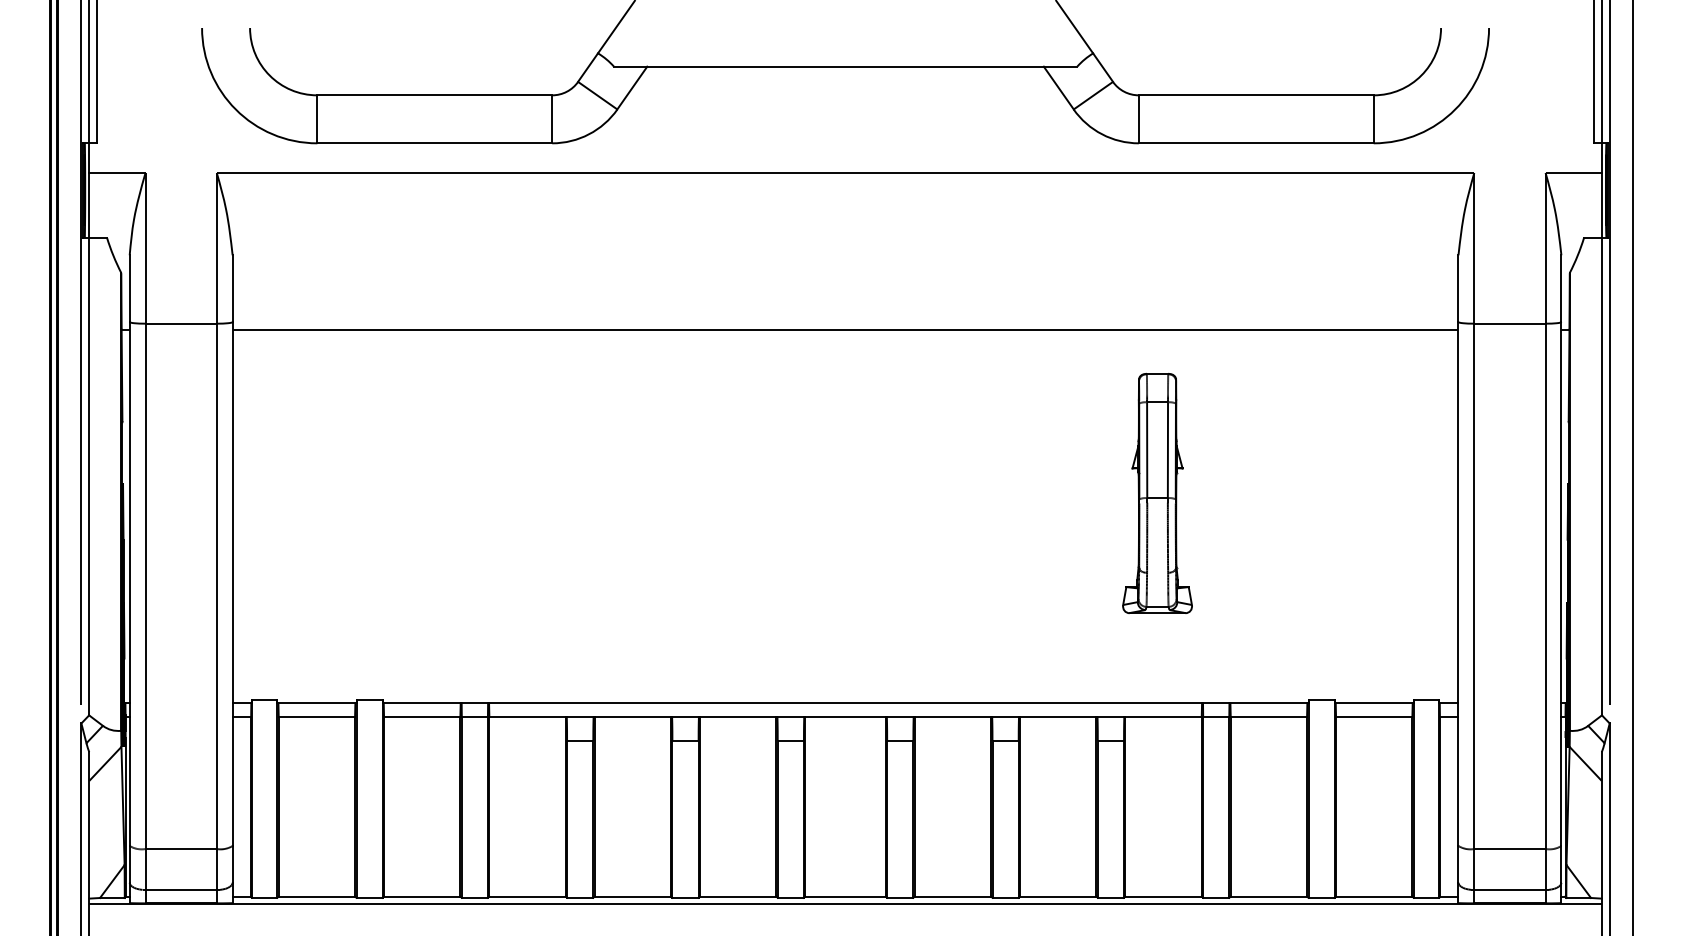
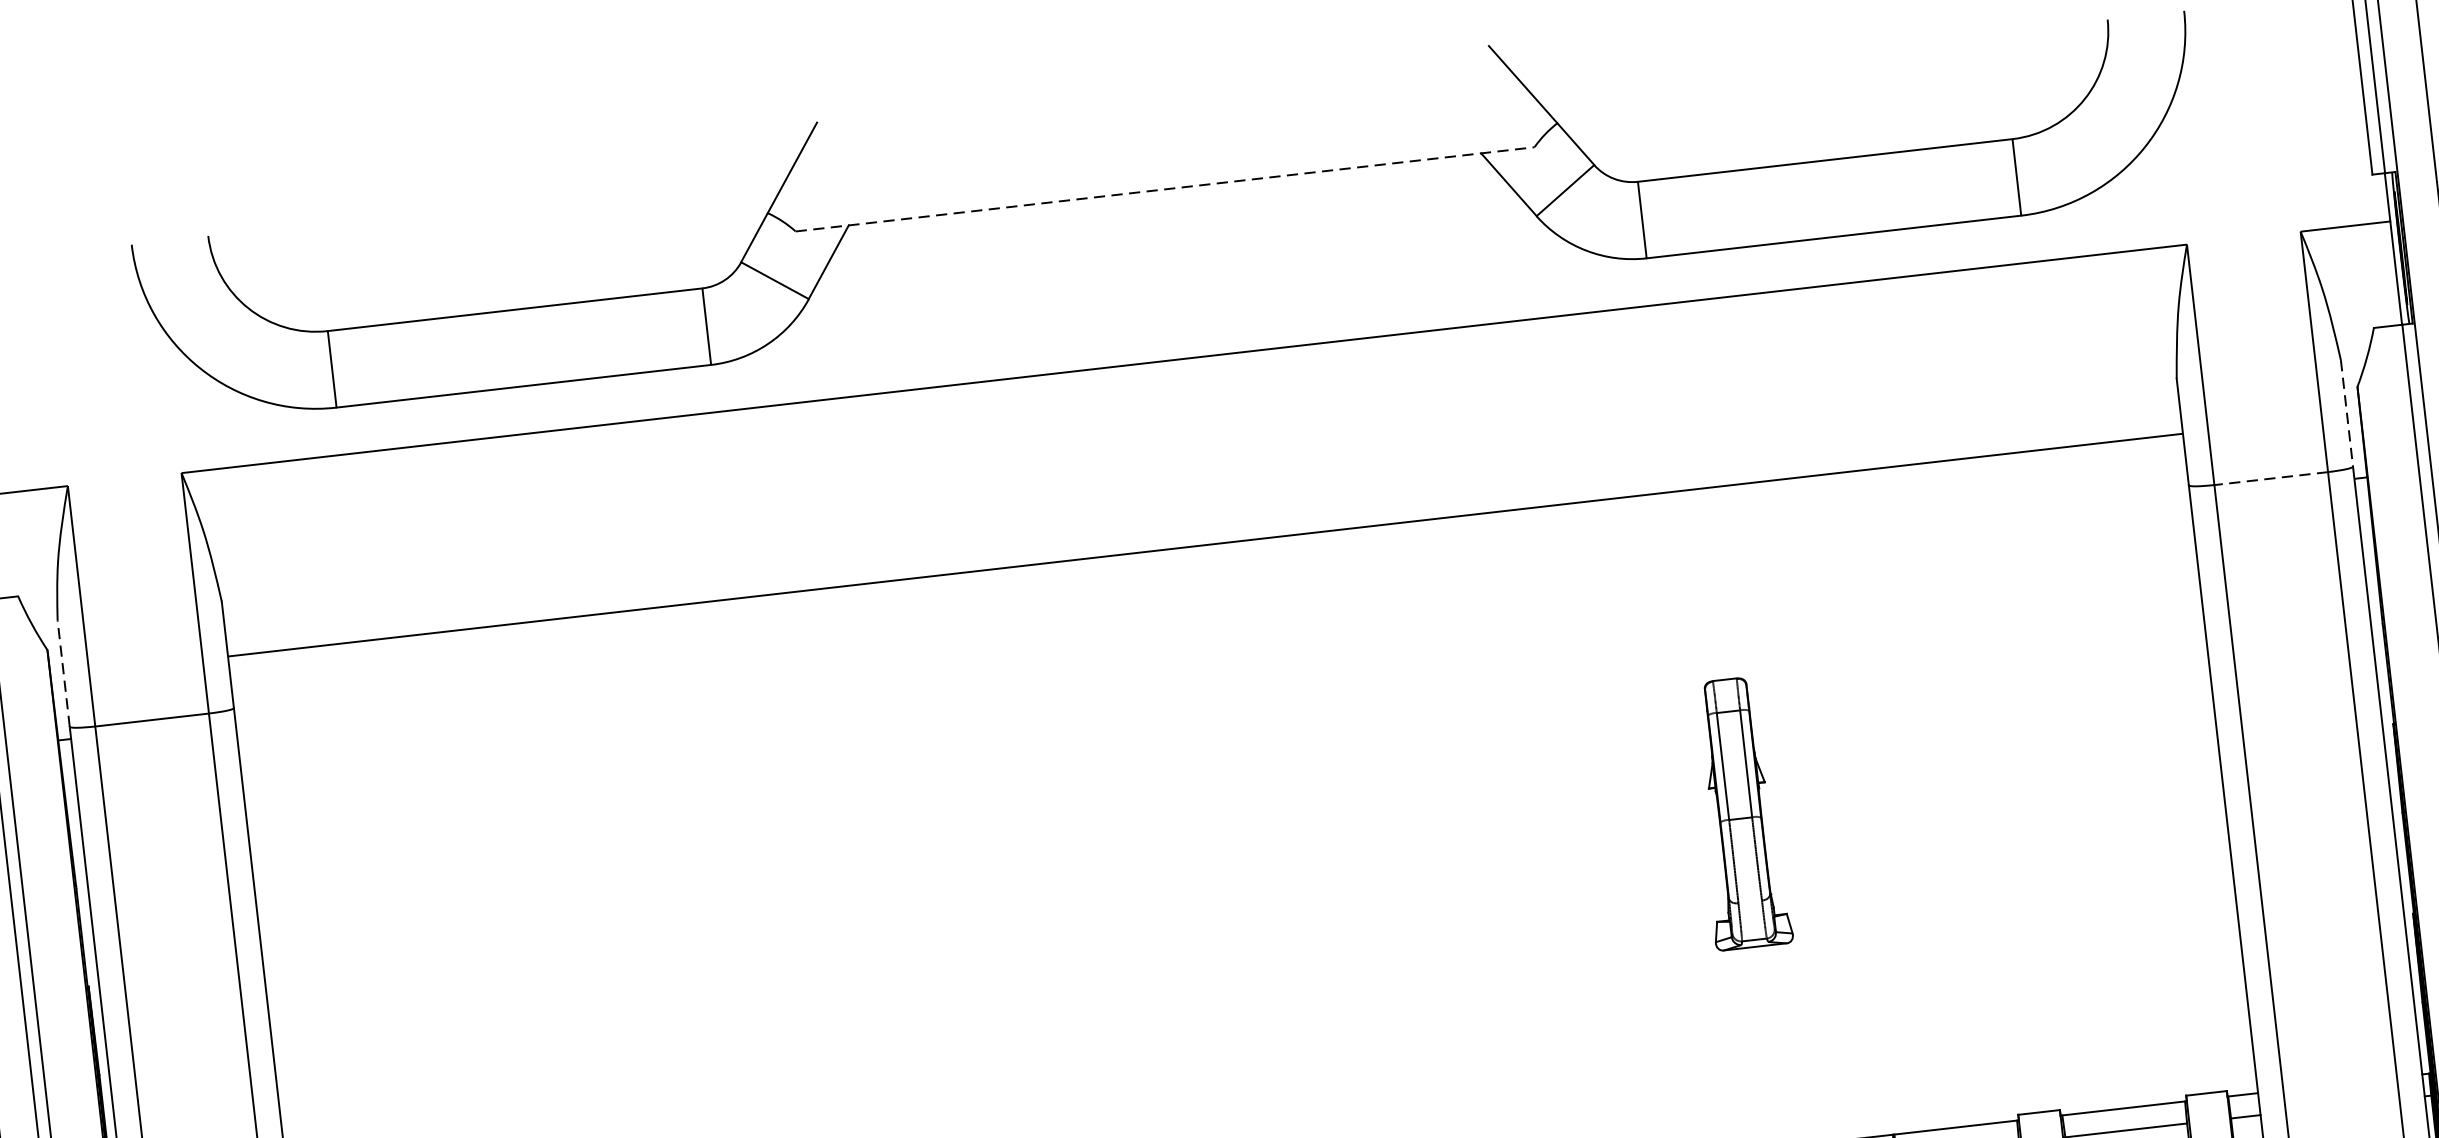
line: (845, 66) -> (1164, 189), solid -> dashed
line: (129, 288) -> (63, 673), solid -> dashed
line: (1561, 289) -> (2347, 414), solid -> dashed
line: (1509, 323) -> (2270, 478), solid -> dashed
line: (845, 329) -> (1205, 544), moved
part: (1157, 493) -> (1740, 813), size x0.7

